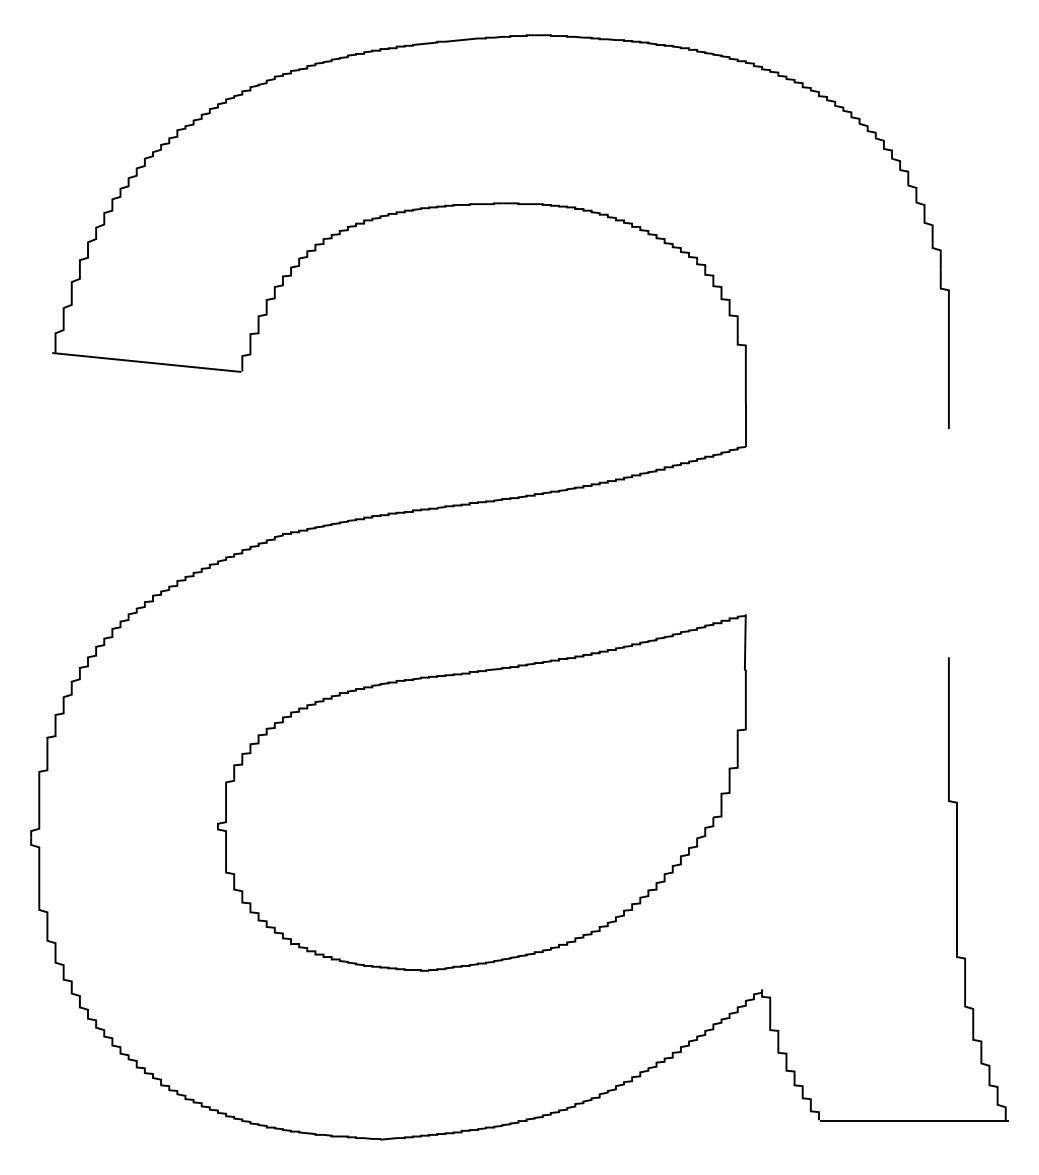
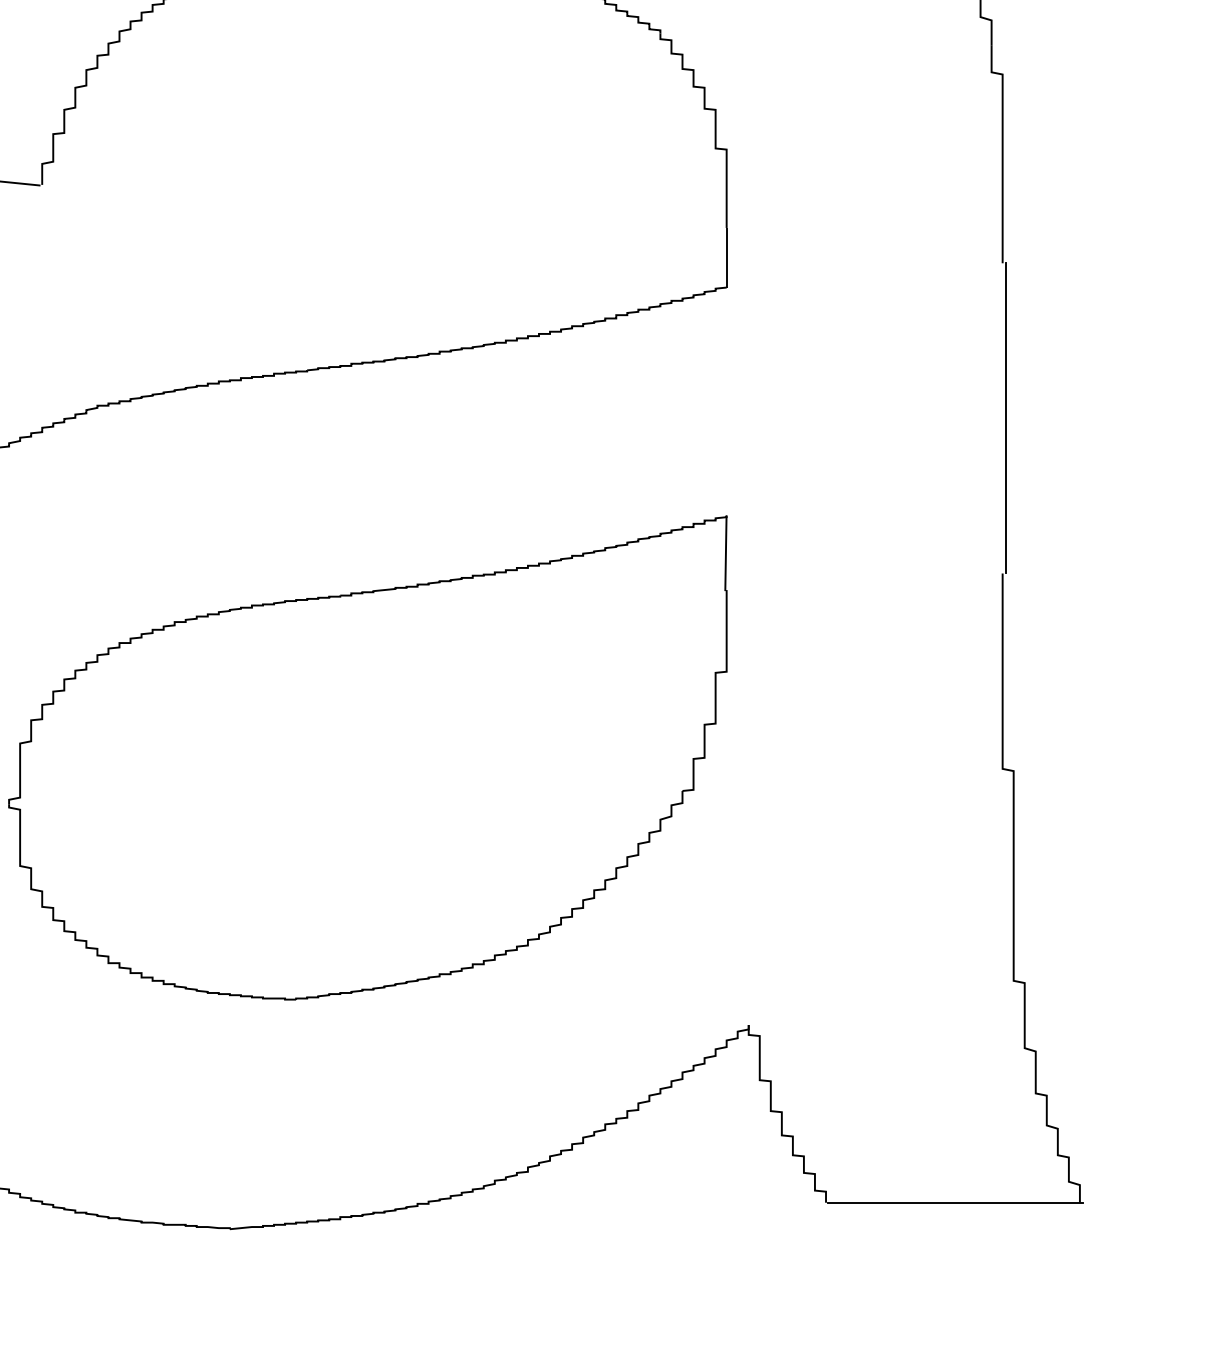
line: (951, 542) -> (1006, 417), added

